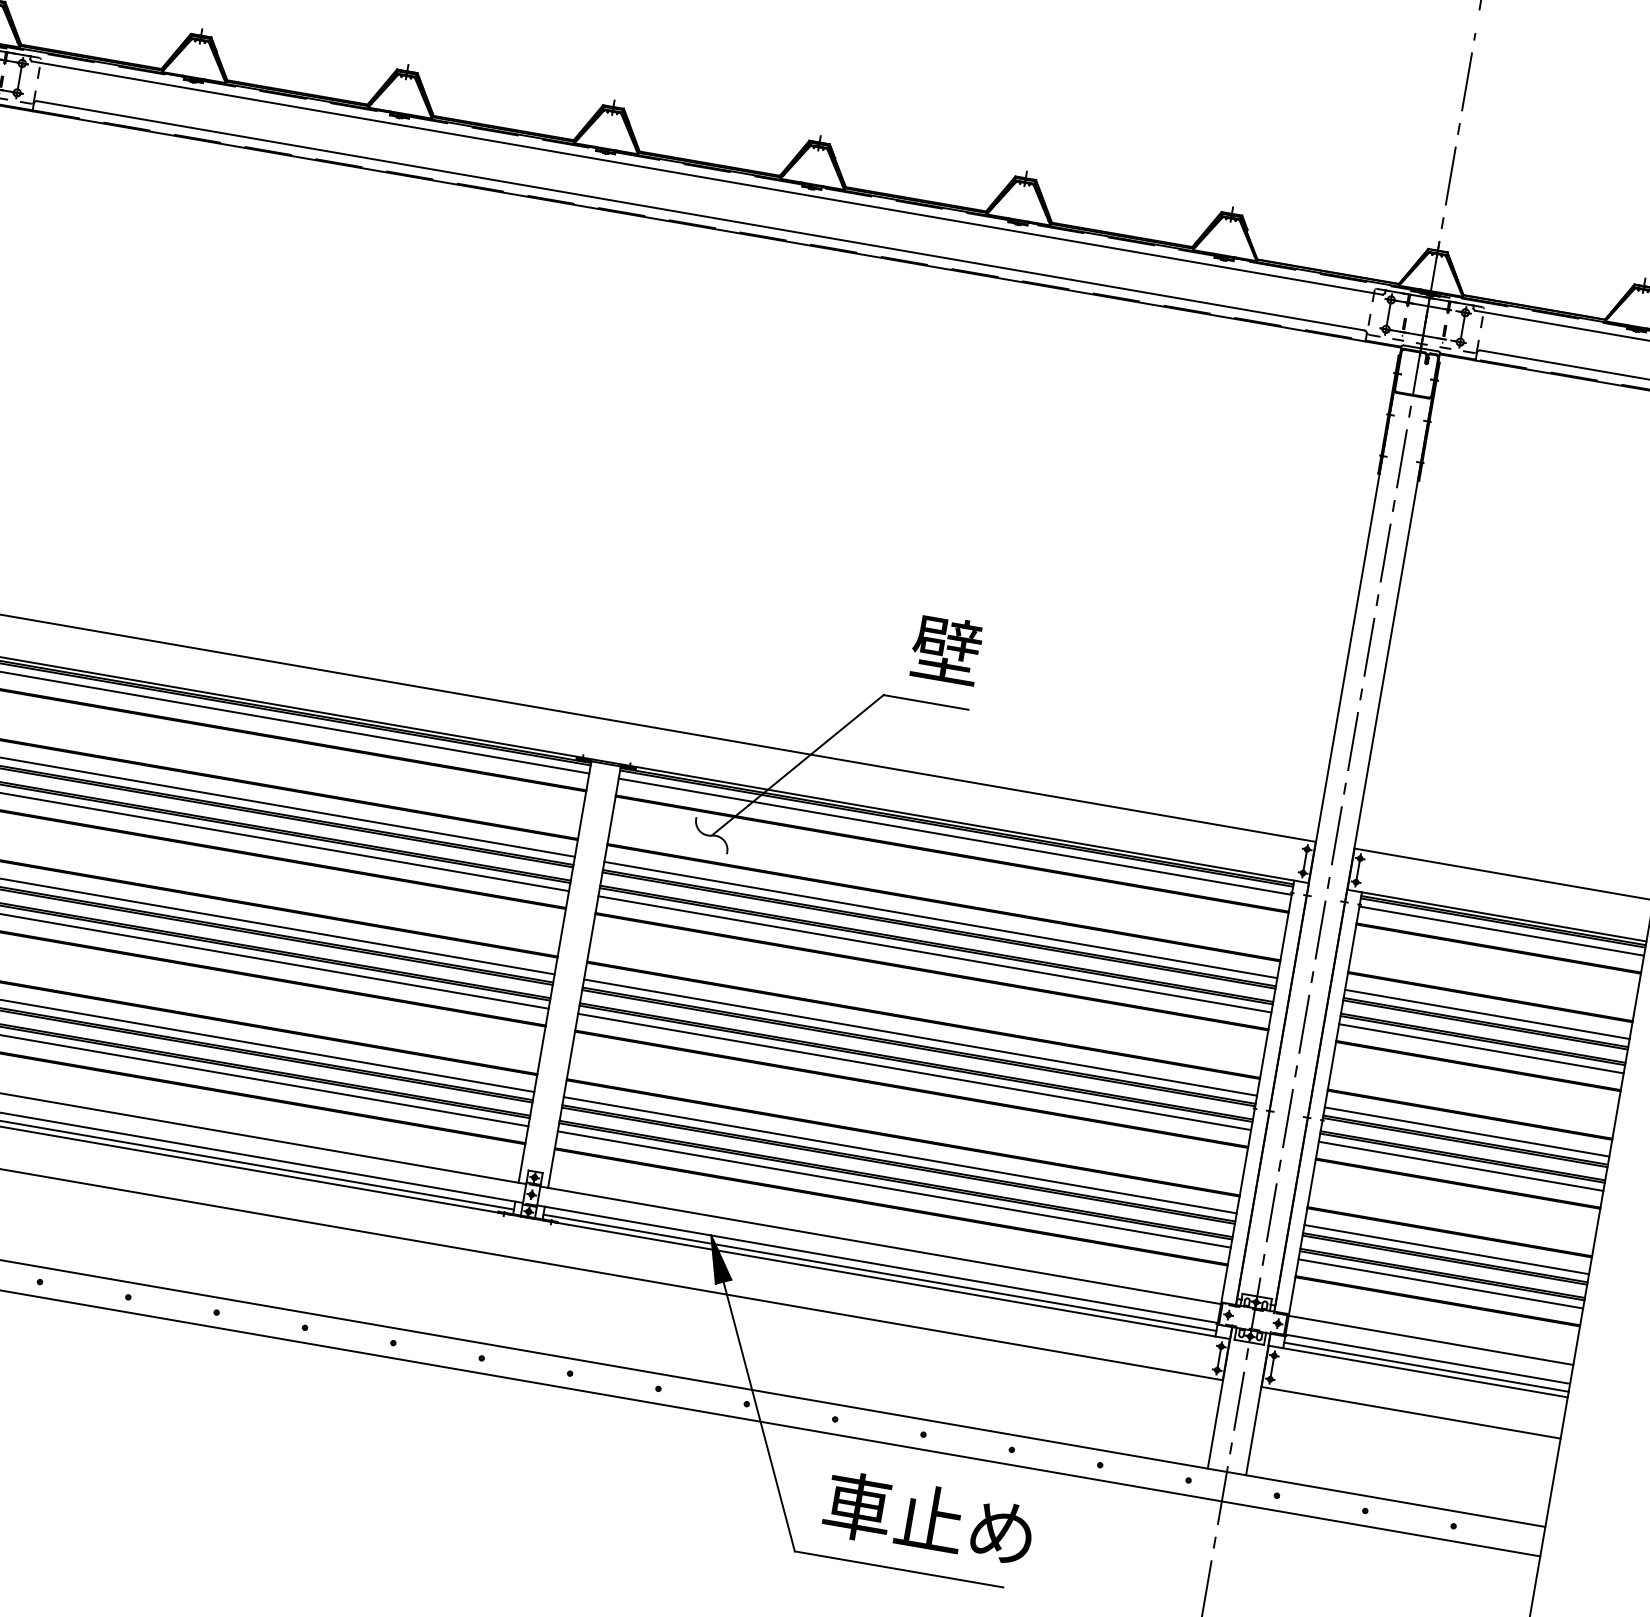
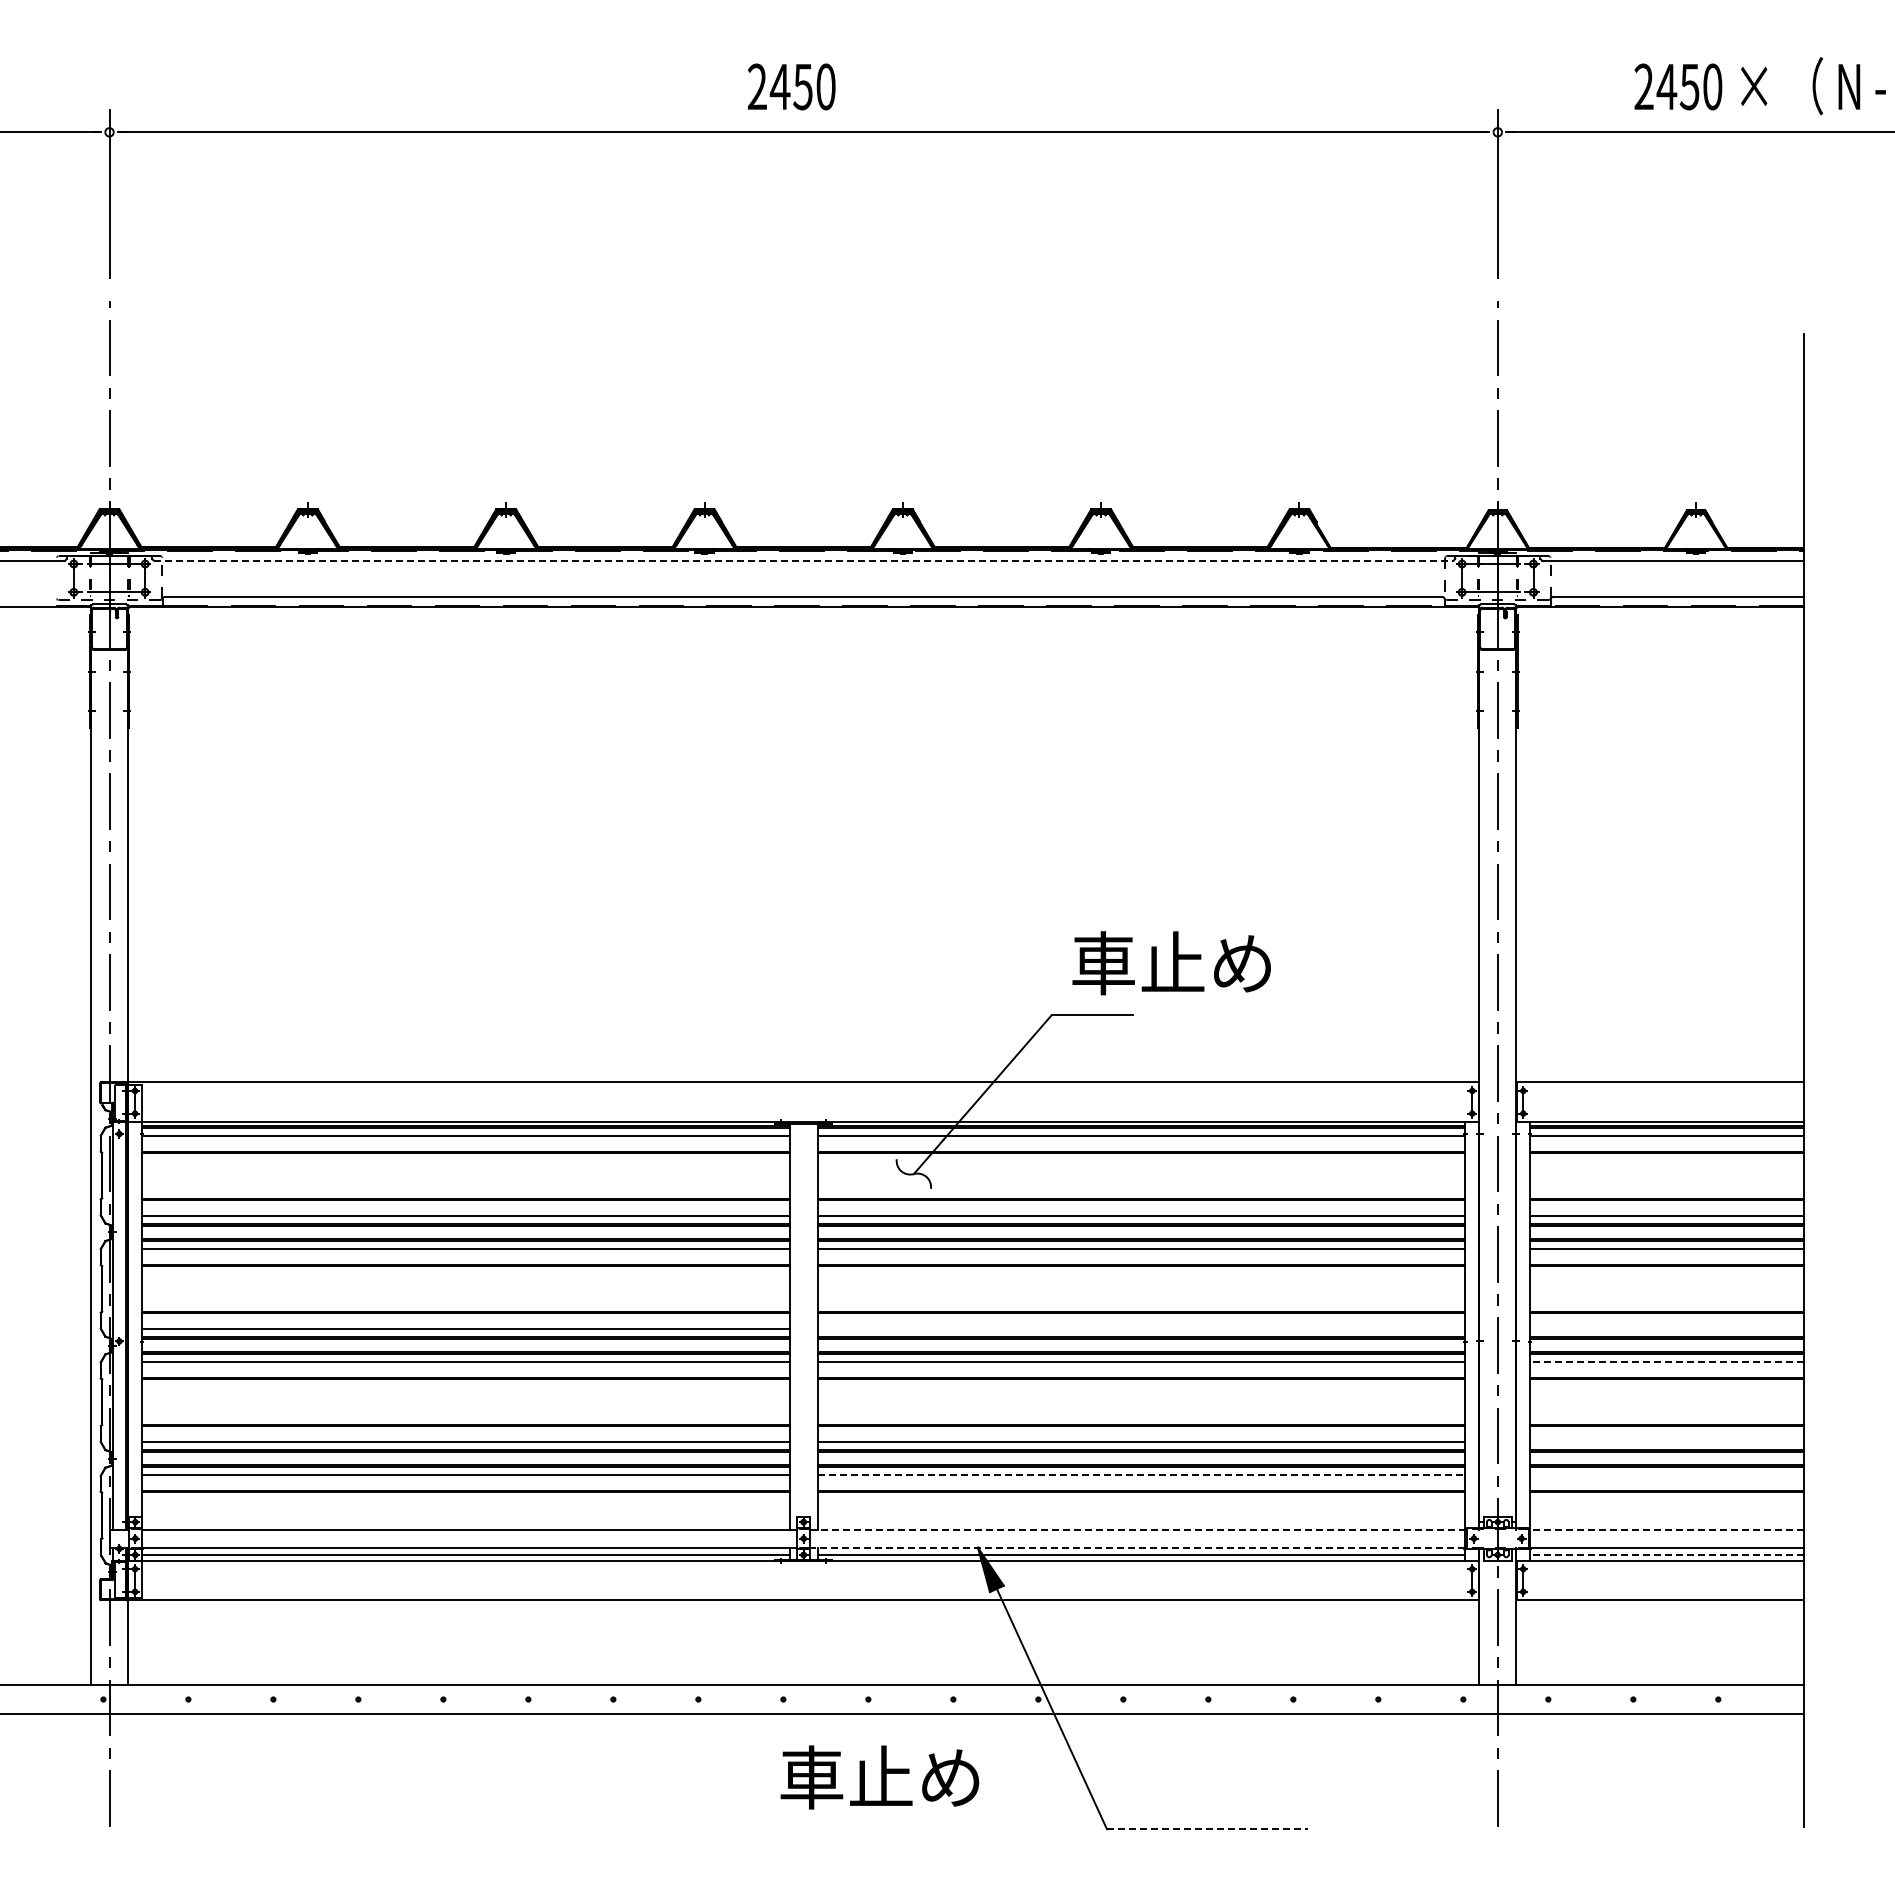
line: (707, 177) -> (803, 560), solid -> dashed
text: (1016, 662) -> (1170, 963), 壁 -> 車止め
line: (920, 1038) -> (1141, 1329), removed
line: (1467, 1132) -> (1667, 1329), removed
line: (1461, 1166) -> (1667, 1362), solid -> dashed
line: (894, 1189) -> (1141, 1475), solid -> dashed
line: (881, 1245) -> (1138, 1529), solid -> dashed
line: (1446, 1249) -> (1667, 1442), removed
line: (877, 1263) -> (1137, 1547), solid -> dashed
line: (1441, 1284) -> (1667, 1475), removed
line: (1431, 1340) -> (1667, 1529), solid -> dashed
line: (1426, 1367) -> (1667, 1555), solid -> dashed
text: (928, 1519) -> (879, 1777), moved
line: (899, 1569) -> (1207, 1829), solid -> dashed

